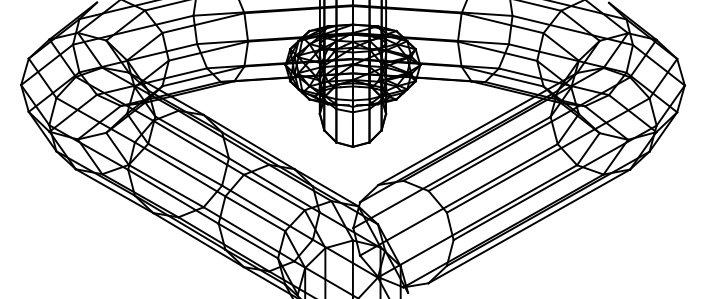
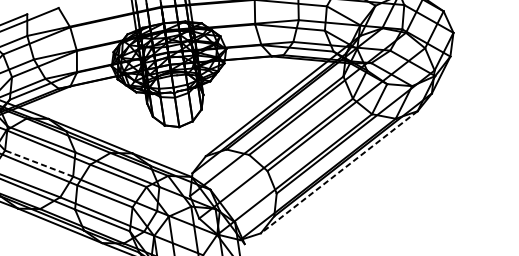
line: (184, 164) -> (38, 163), solid -> dashed
line: (529, 226) -> (339, 172), solid -> dashed

